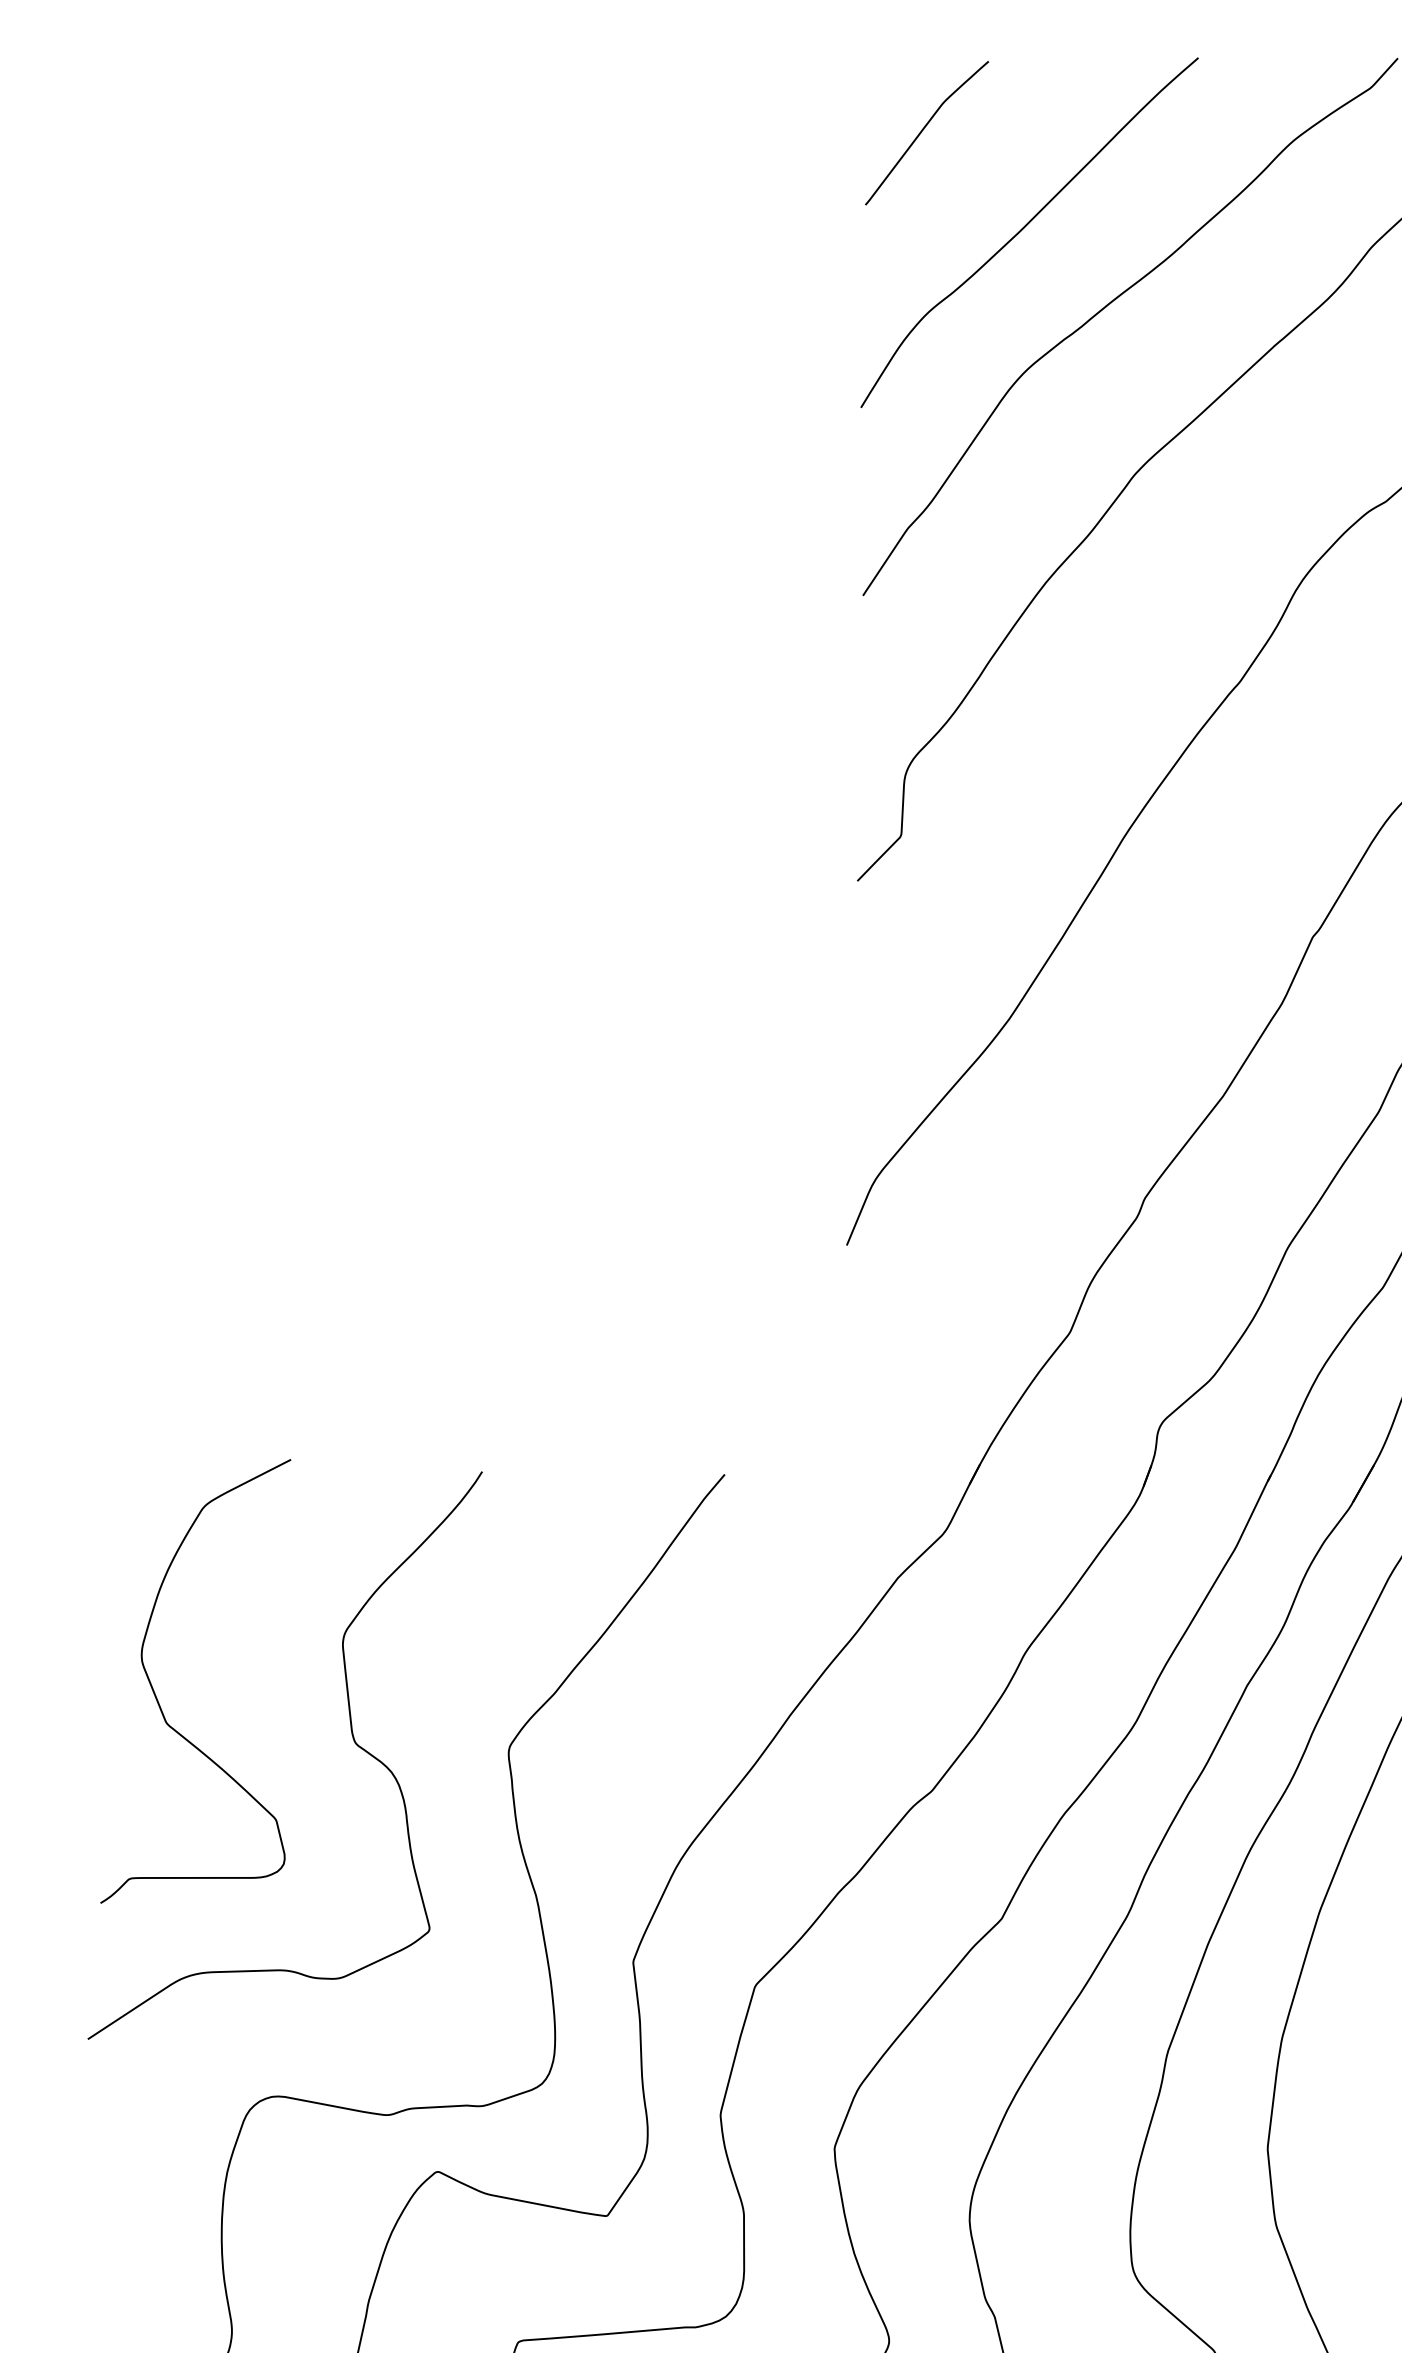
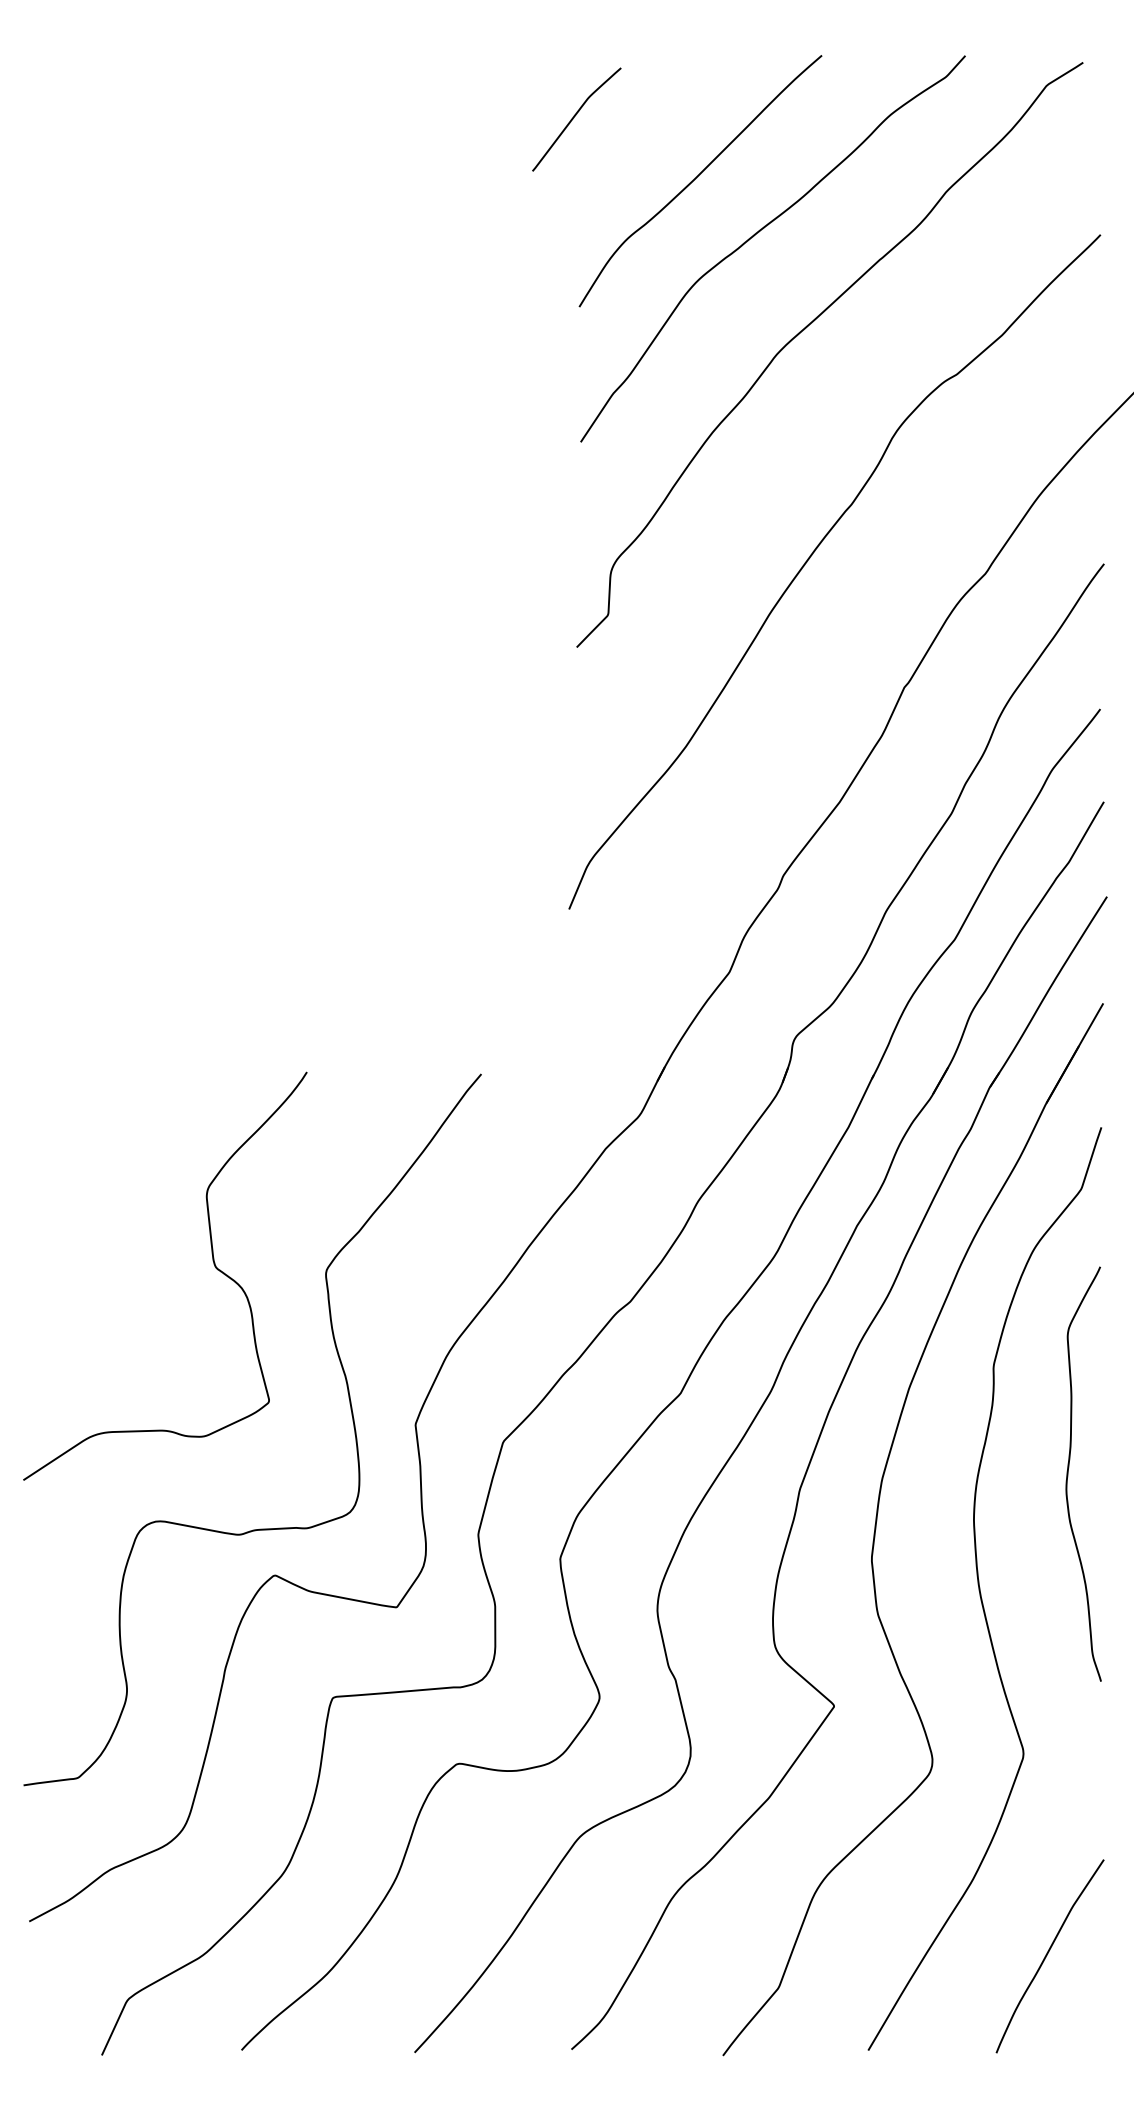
curve: (923, 130) -> (574, 117), moved
curve: (156, 1693) -> (72, 1231), removed

